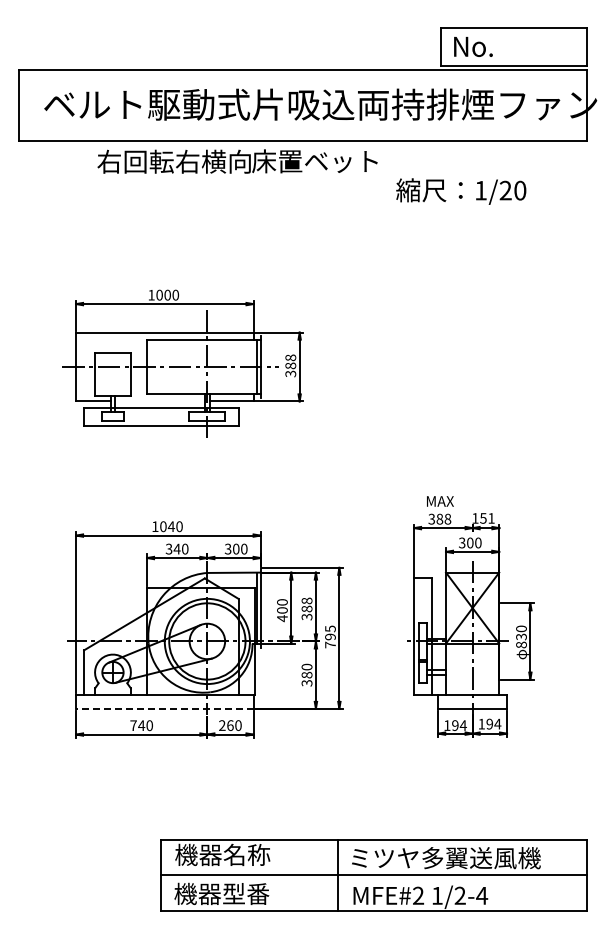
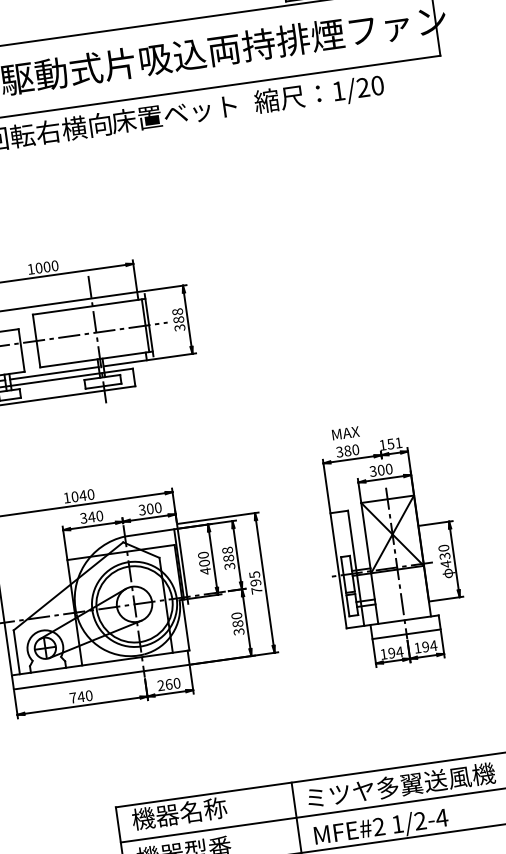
text: (461, 191) -> (319, 94), moved
line: (159, 401) -> (53, 373), added
text: (447, 519) -> (355, 450), 388 -> 380
text: (521, 644) -> (446, 563), 830 -> 430
line: (164, 708) -> (101, 676), dashed -> solid

